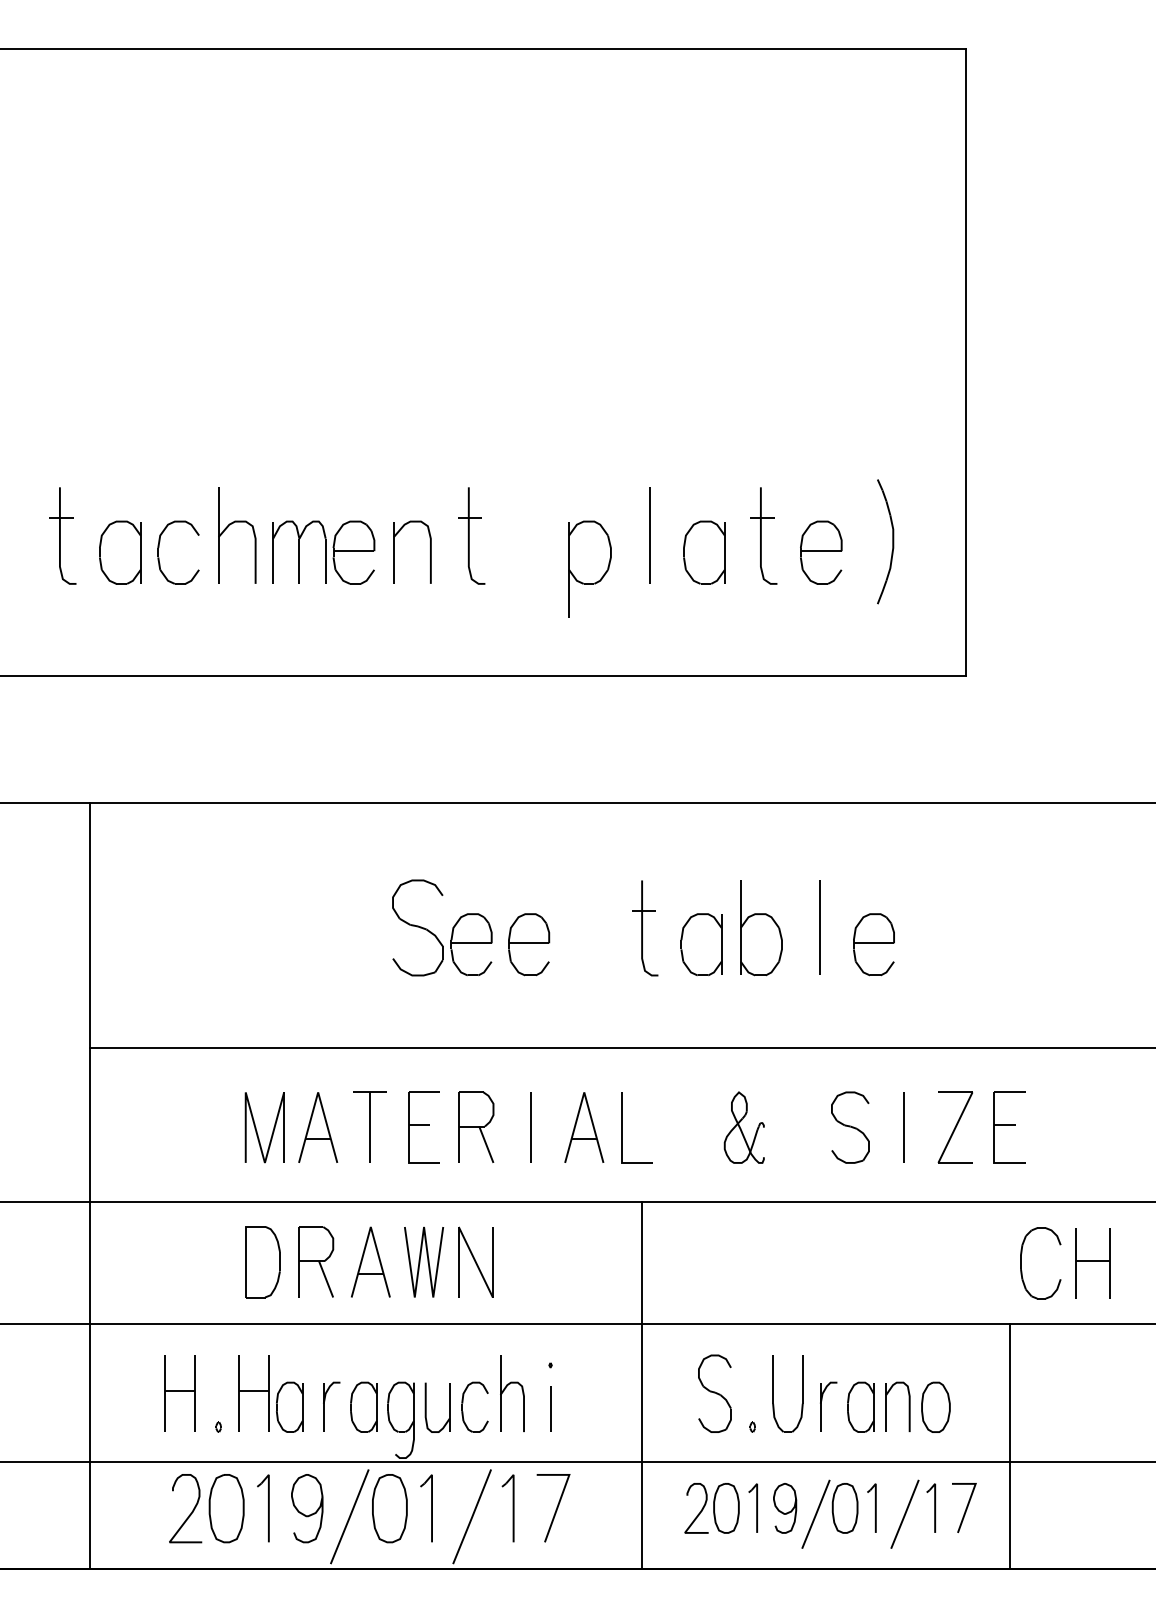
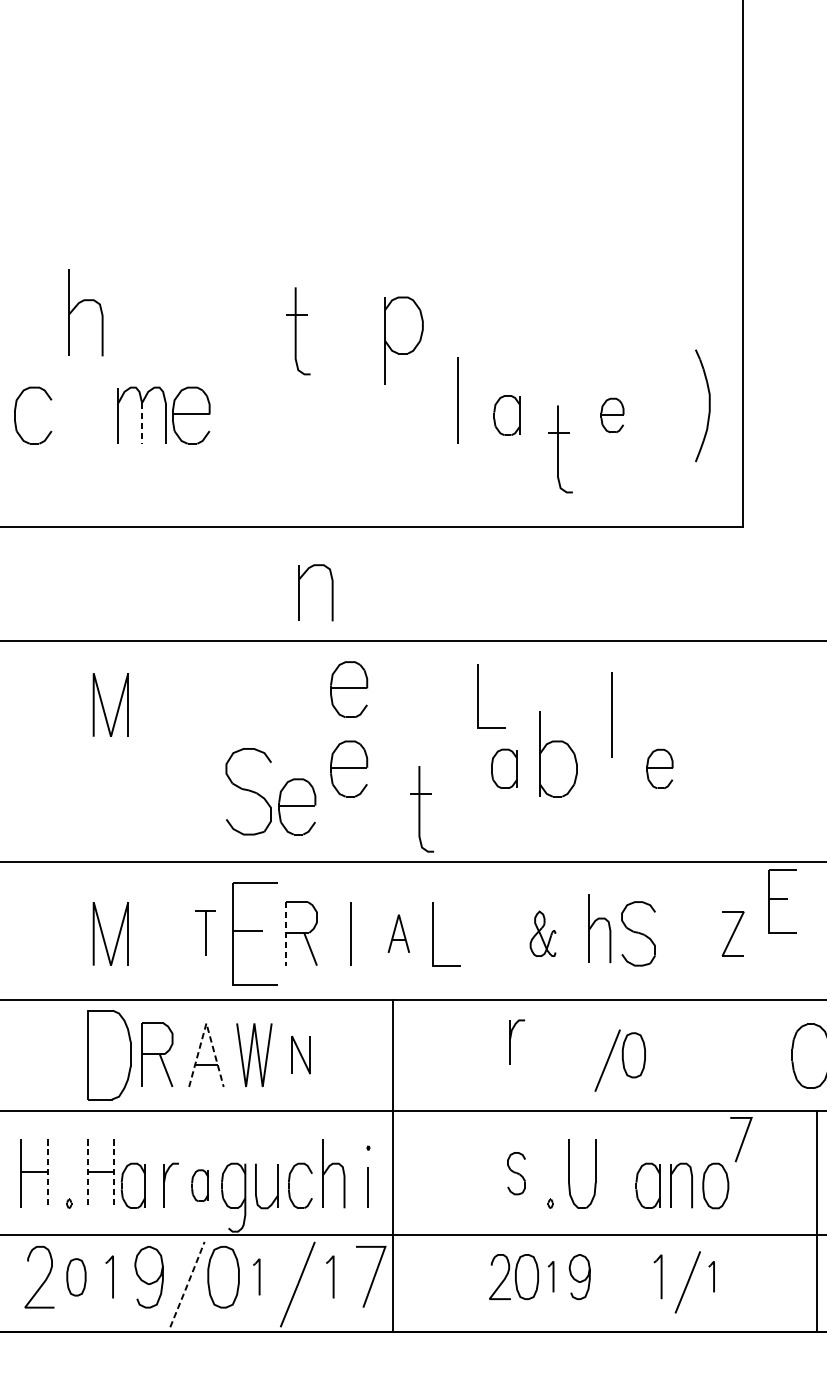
part: (229, 526) -> (79, 304), moved
part: (471, 535) -> (298, 330), moved
part: (763, 535) -> (560, 448), moved
part: (892, 541) -> (709, 405), moved
part: (394, 551) -> (299, 592), moved
part: (704, 552) -> (507, 415), size x0.7
part: (821, 552) -> (612, 415), size x0.6
line: (299, 561) -> (142, 423), solid -> dashed
part: (589, 568) -> (403, 339), moved
part: (529, 856) -> (349, 689), added
line: (672, 863) -> (478, 695), added
part: (257, 876) -> (104, 707), added
line: (819, 927) -> (610, 714), moved
part: (645, 928) -> (422, 809), moved
part: (451, 931) -> (279, 794), moved
part: (701, 944) -> (504, 768), size x0.7
part: (873, 944) -> (659, 768), size x0.7
part: (801, 1116) -> (594, 923), added
part: (369, 1126) -> (205, 932), size x0.7
part: (318, 1127) -> (159, 933), removed
part: (423, 1127) -> (253, 933), size x1.6
part: (584, 1127) -> (399, 933), size x0.6
part: (743, 1127) -> (542, 933), size x0.7
line: (903, 1127) -> (686, 933), removed
part: (954, 1127) -> (732, 933), size x0.7
part: (1009, 1127) -> (782, 901), moved
line: (459, 1128) -> (286, 934), solid -> dashed
line: (370, 1226) -> (206, 1022), solid -> dashed
part: (475, 1261) -> (300, 1054), size x0.6
part: (262, 1262) -> (108, 1055), size x1.4
line: (642, 1385) -> (393, 1166), moved
part: (714, 1393) -> (516, 1173), size x0.6
line: (194, 1394) -> (47, 1174), solid -> dashed
line: (239, 1394) -> (88, 1174), solid -> dashed
line: (268, 1394) -> (114, 1174), solid -> dashed
part: (363, 1406) -> (199, 1185), size x0.7
part: (821, 1406) -> (510, 1041), moved
line: (1010, 1446) -> (817, 1221), moved
part: (752, 1507) -> (550, 1276), size x0.7
part: (931, 1507) -> (711, 1276), size x0.7
part: (226, 1508) -> (76, 1277), size x0.6
part: (263, 1508) -> (109, 1277), size x0.7
part: (426, 1508) -> (256, 1277), size x0.6
part: (507, 1508) -> (329, 1277), size x0.7
line: (965, 1508) -> (742, 1140), moved
part: (829, 1513) -> (619, 1059), moved
line: (349, 1517) -> (187, 1285), solid -> dashed

